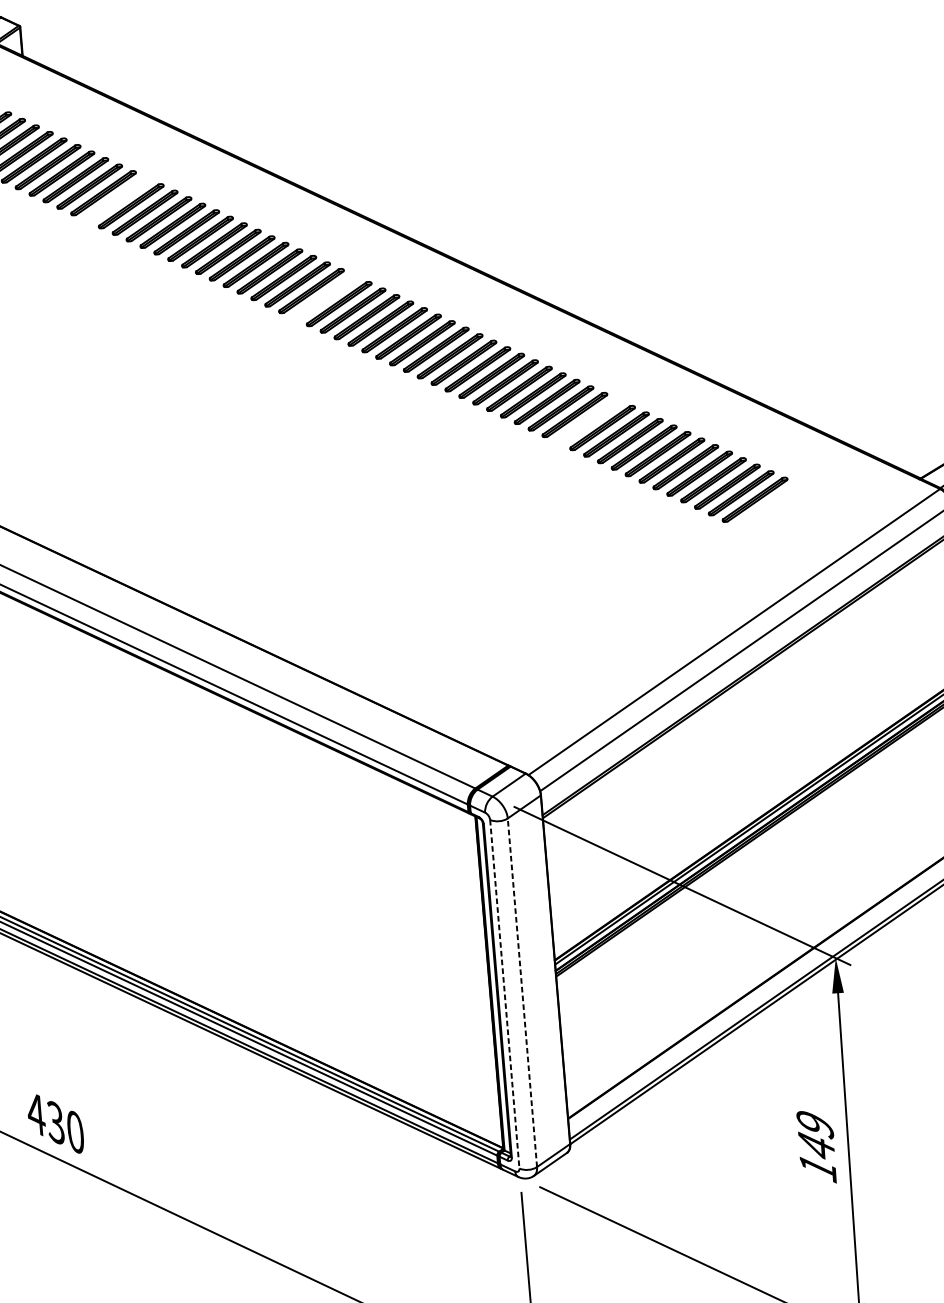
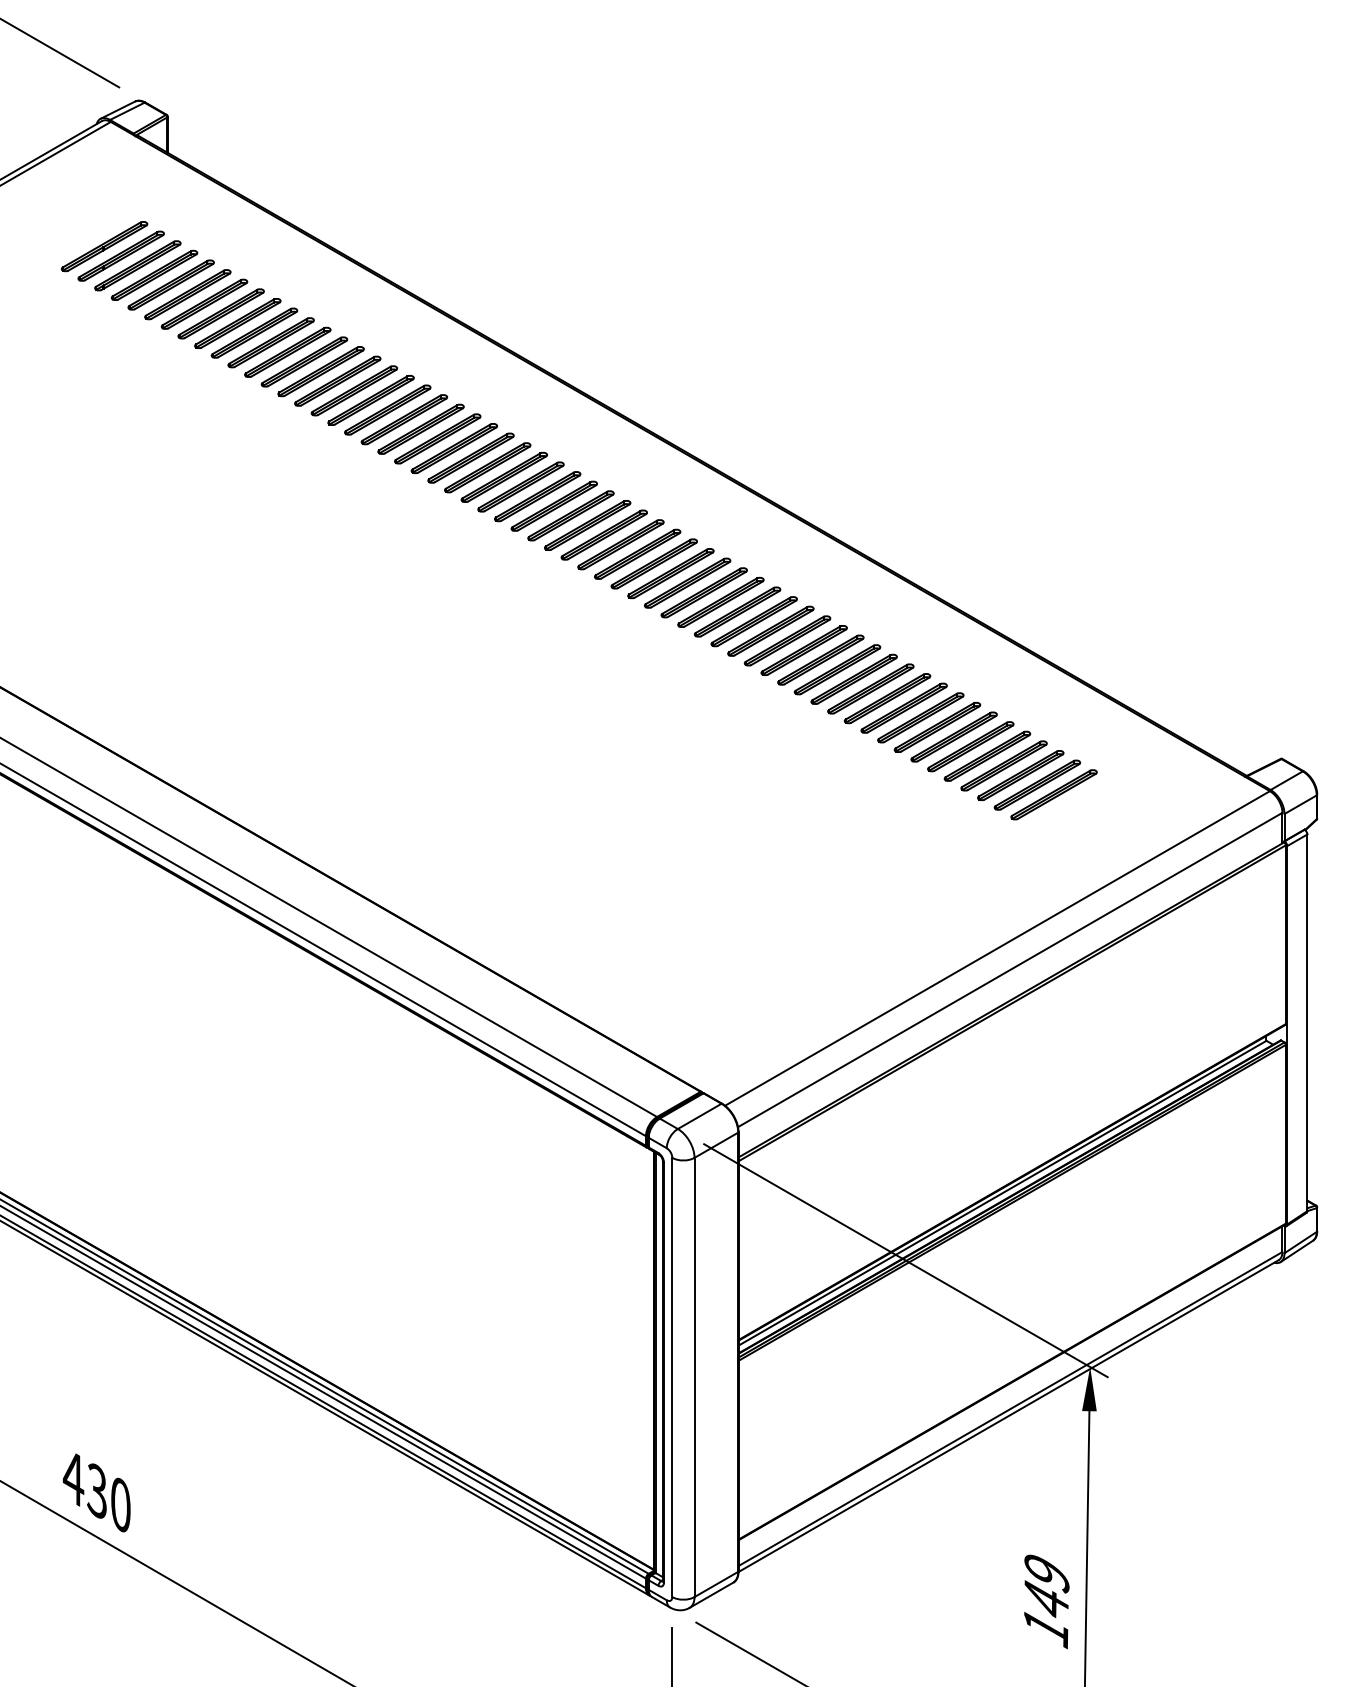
part: (116, 199) -> (270, 342), added
part: (324, 297) -> (520, 486), added
part: (588, 421) -> (837, 669), added
part: (768, 506) -> (1053, 794), added
line: (522, 992) -> (694, 1377), dashed -> solid
line: (504, 994) -> (672, 1377), dashed -> solid

